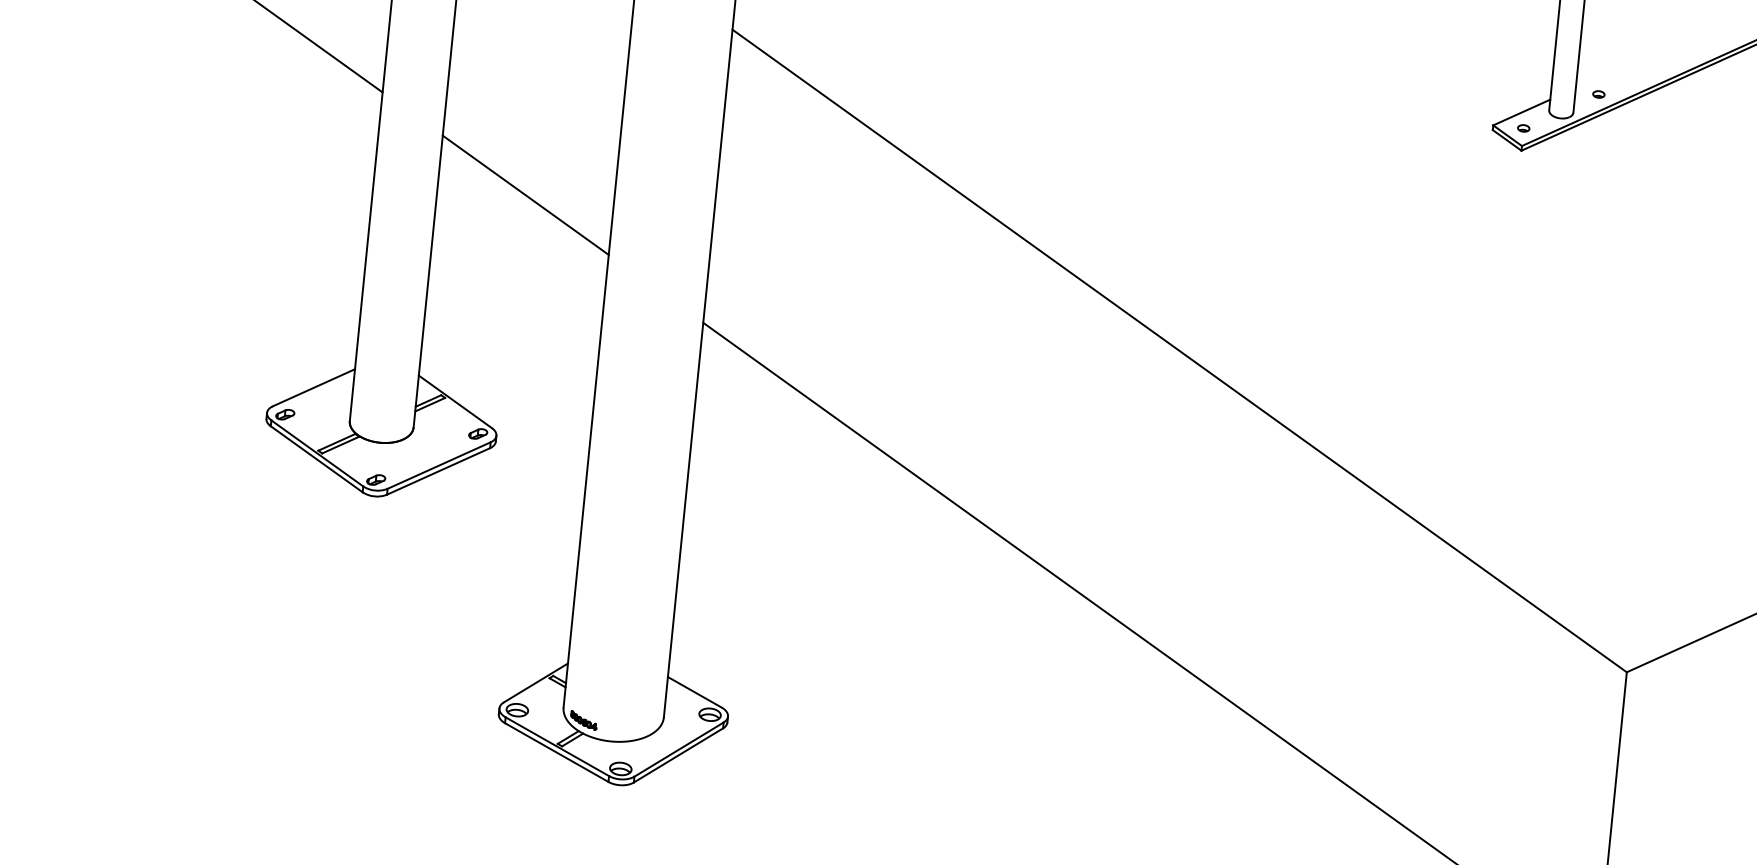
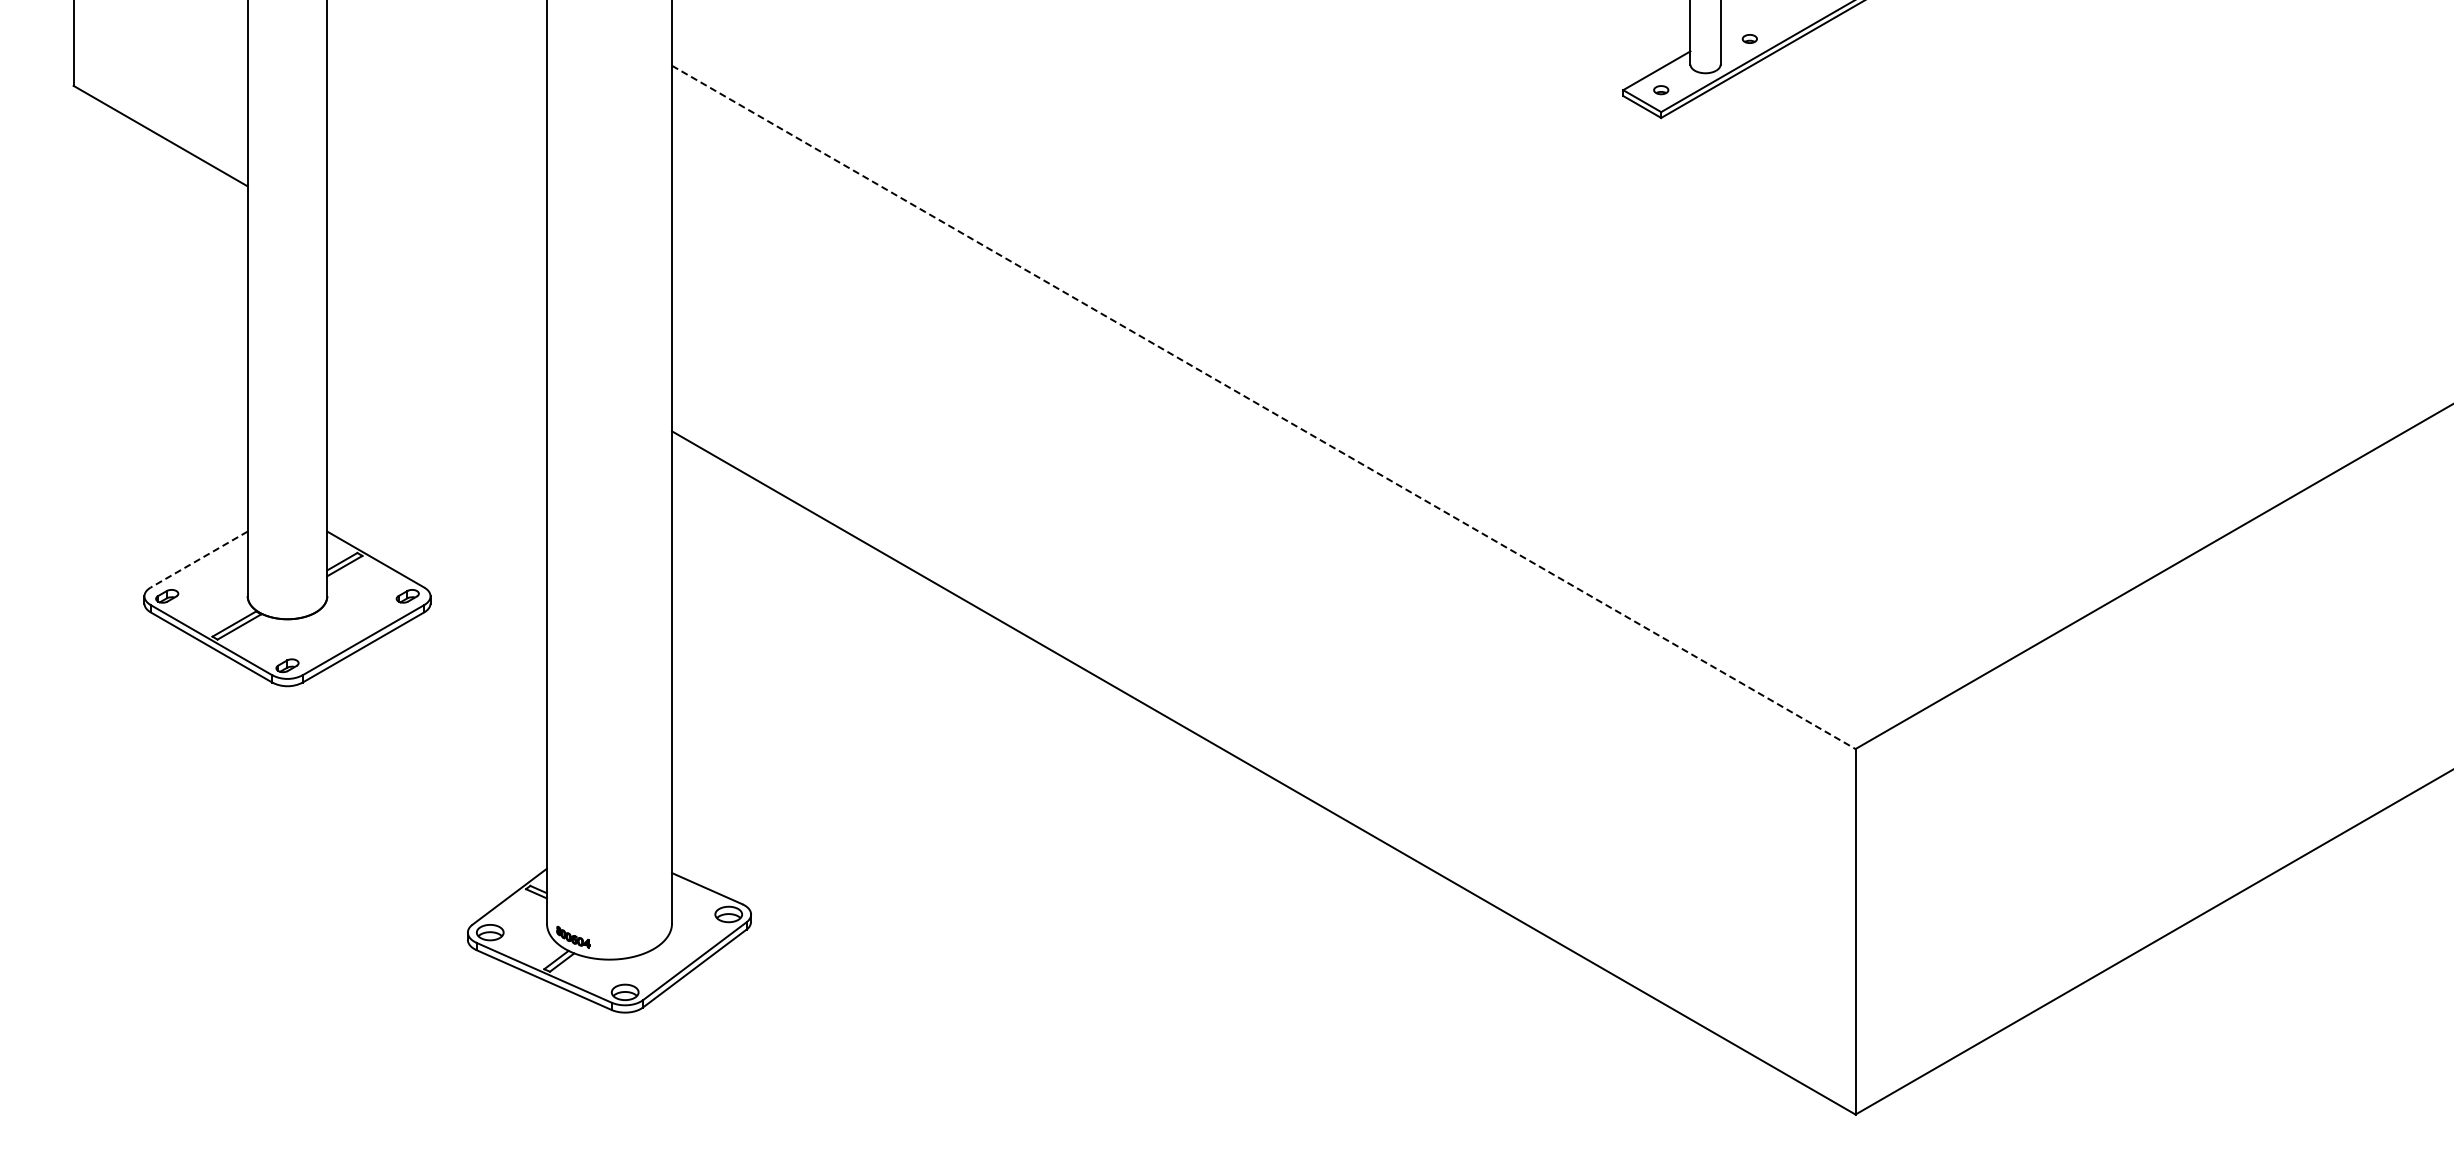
line: (525, 195) -> (436, 295), removed
line: (1180, 351) -> (1264, 407), solid -> dashed
line: (314, 387) -> (199, 559), solid -> dashed

